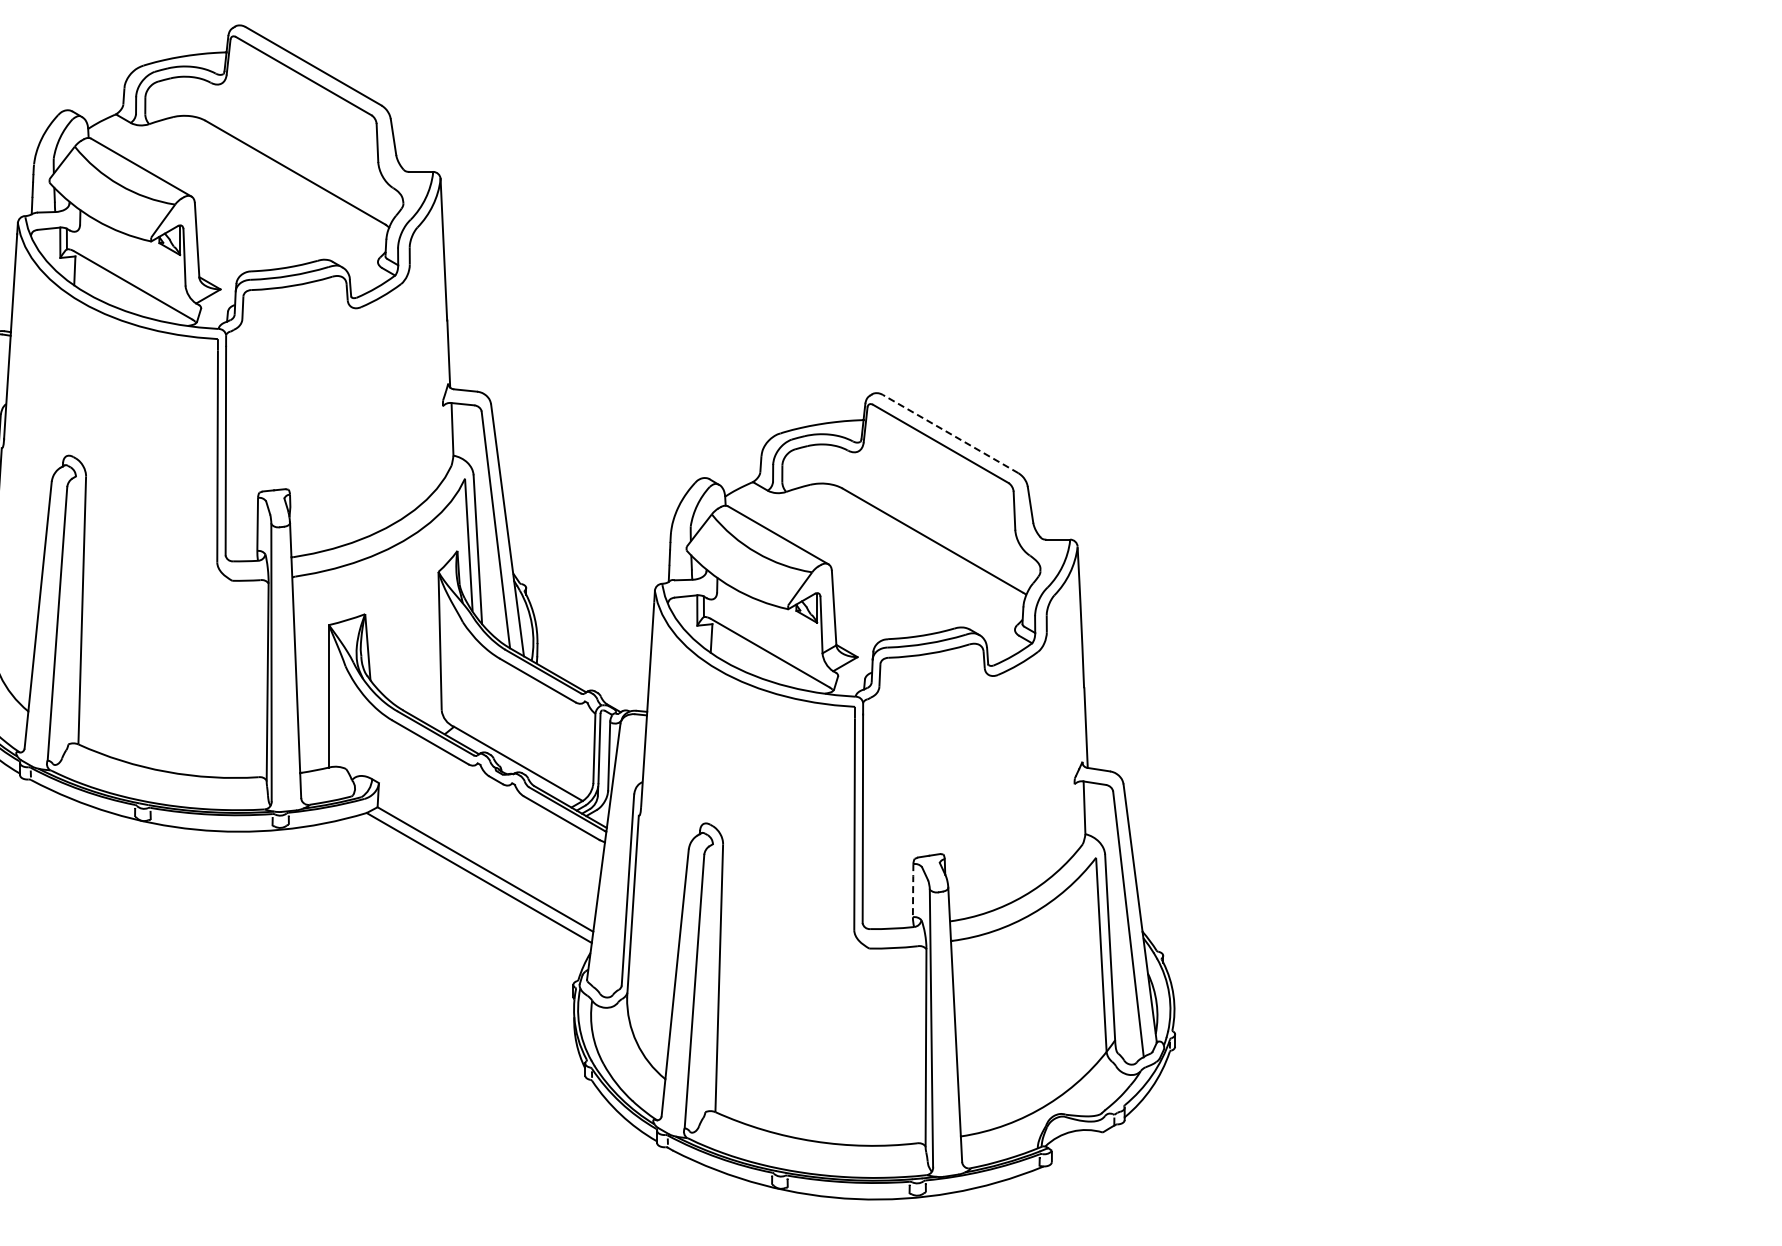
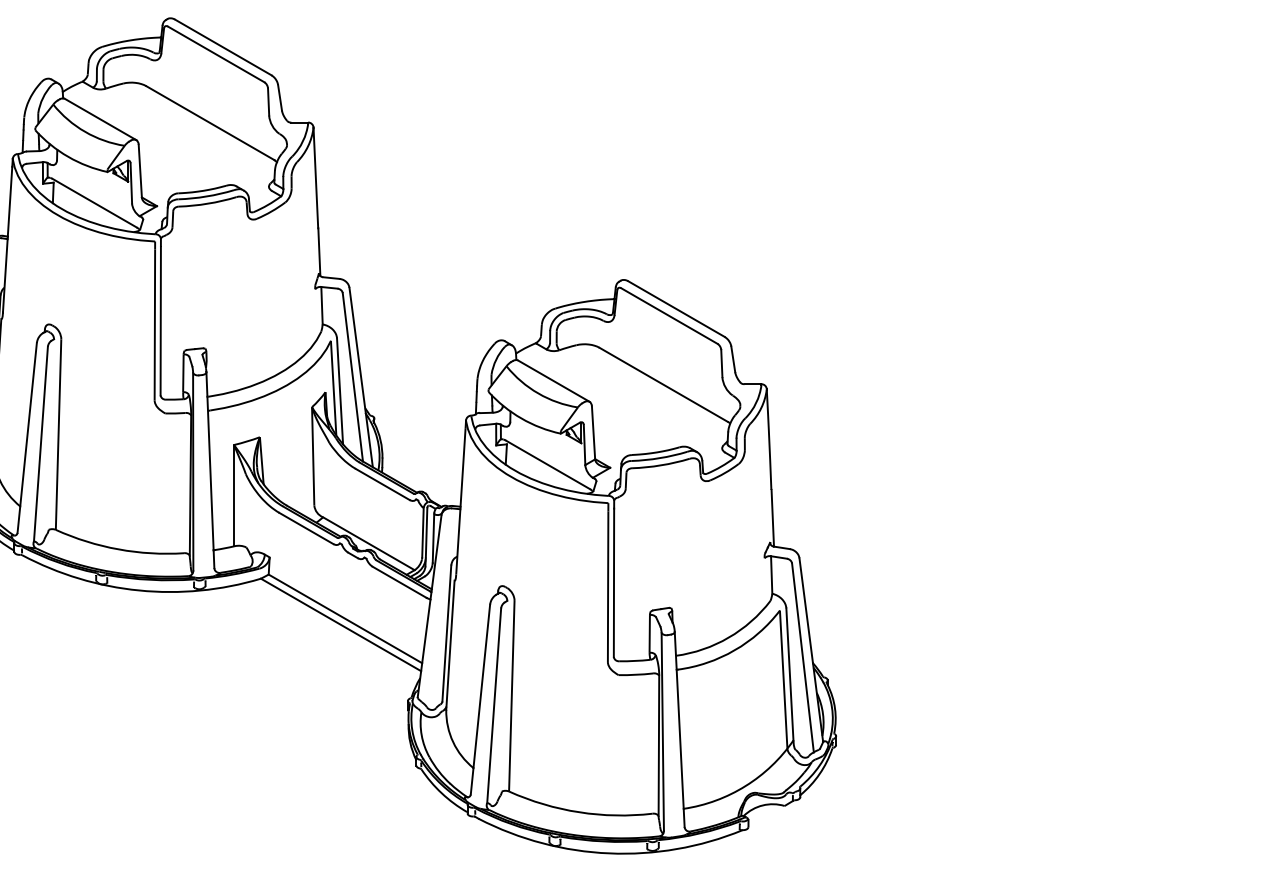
line: (950, 433) -> (676, 308), dashed -> solid
line: (913, 890) -> (650, 633), dashed -> solid

